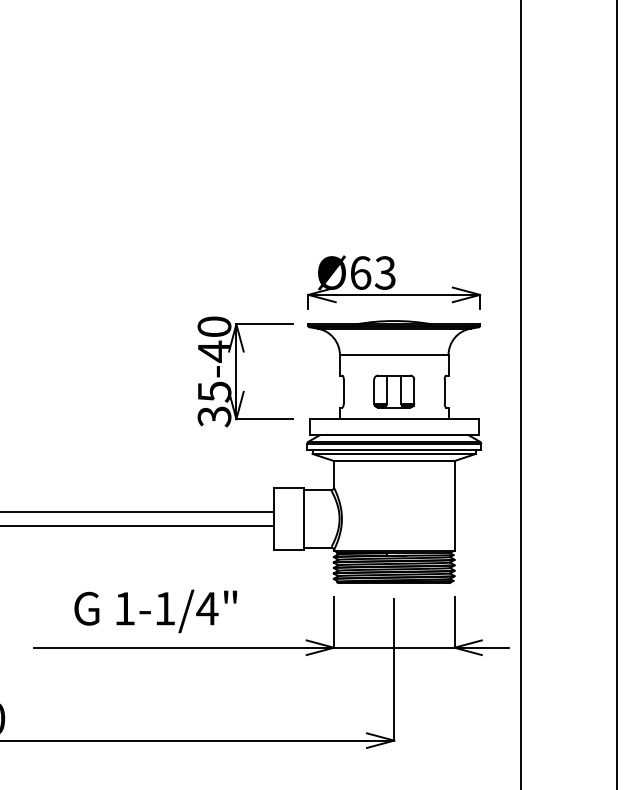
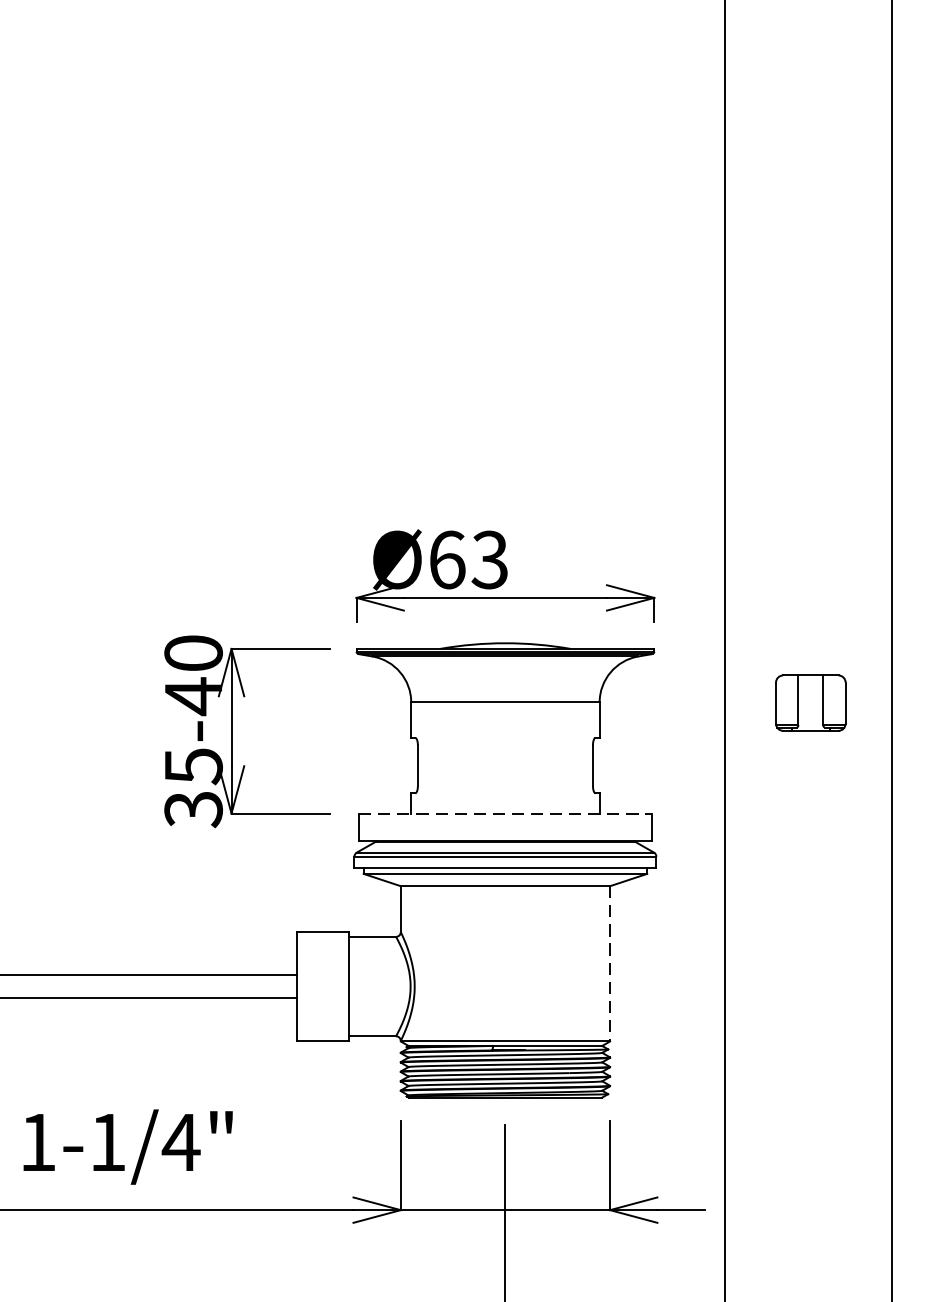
part: (394, 391) -> (811, 703), moved
line: (394, 419) -> (505, 814), solid -> dashed
line: (454, 505) -> (609, 963), solid -> dashed

